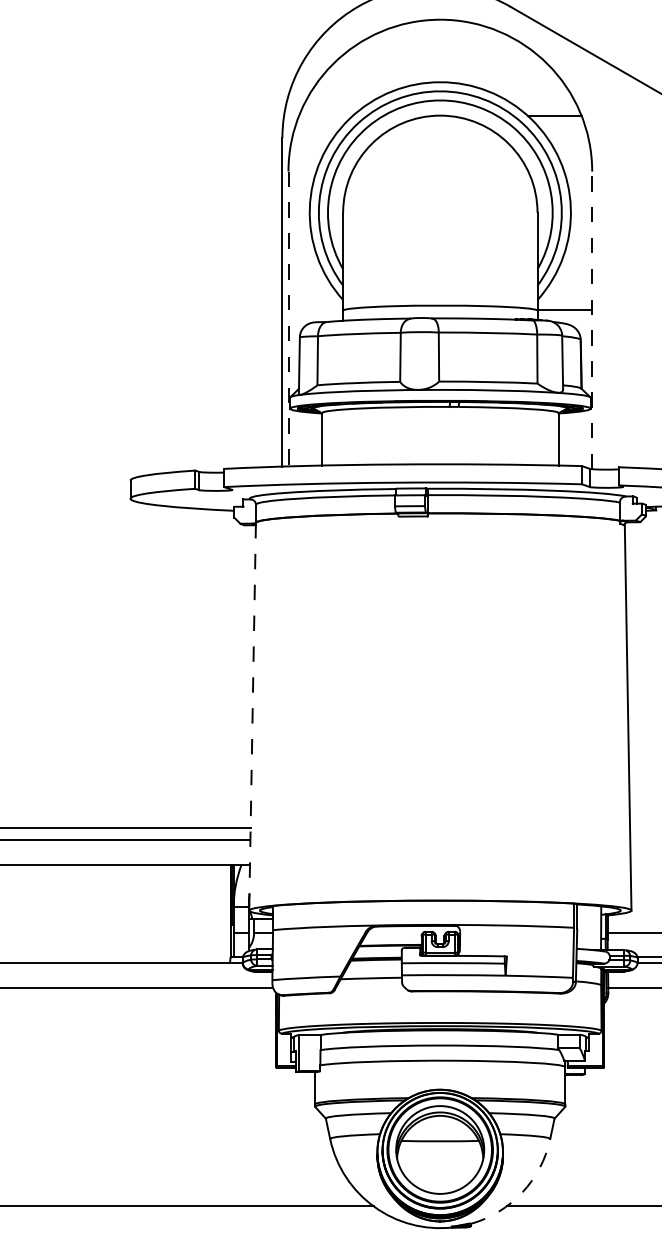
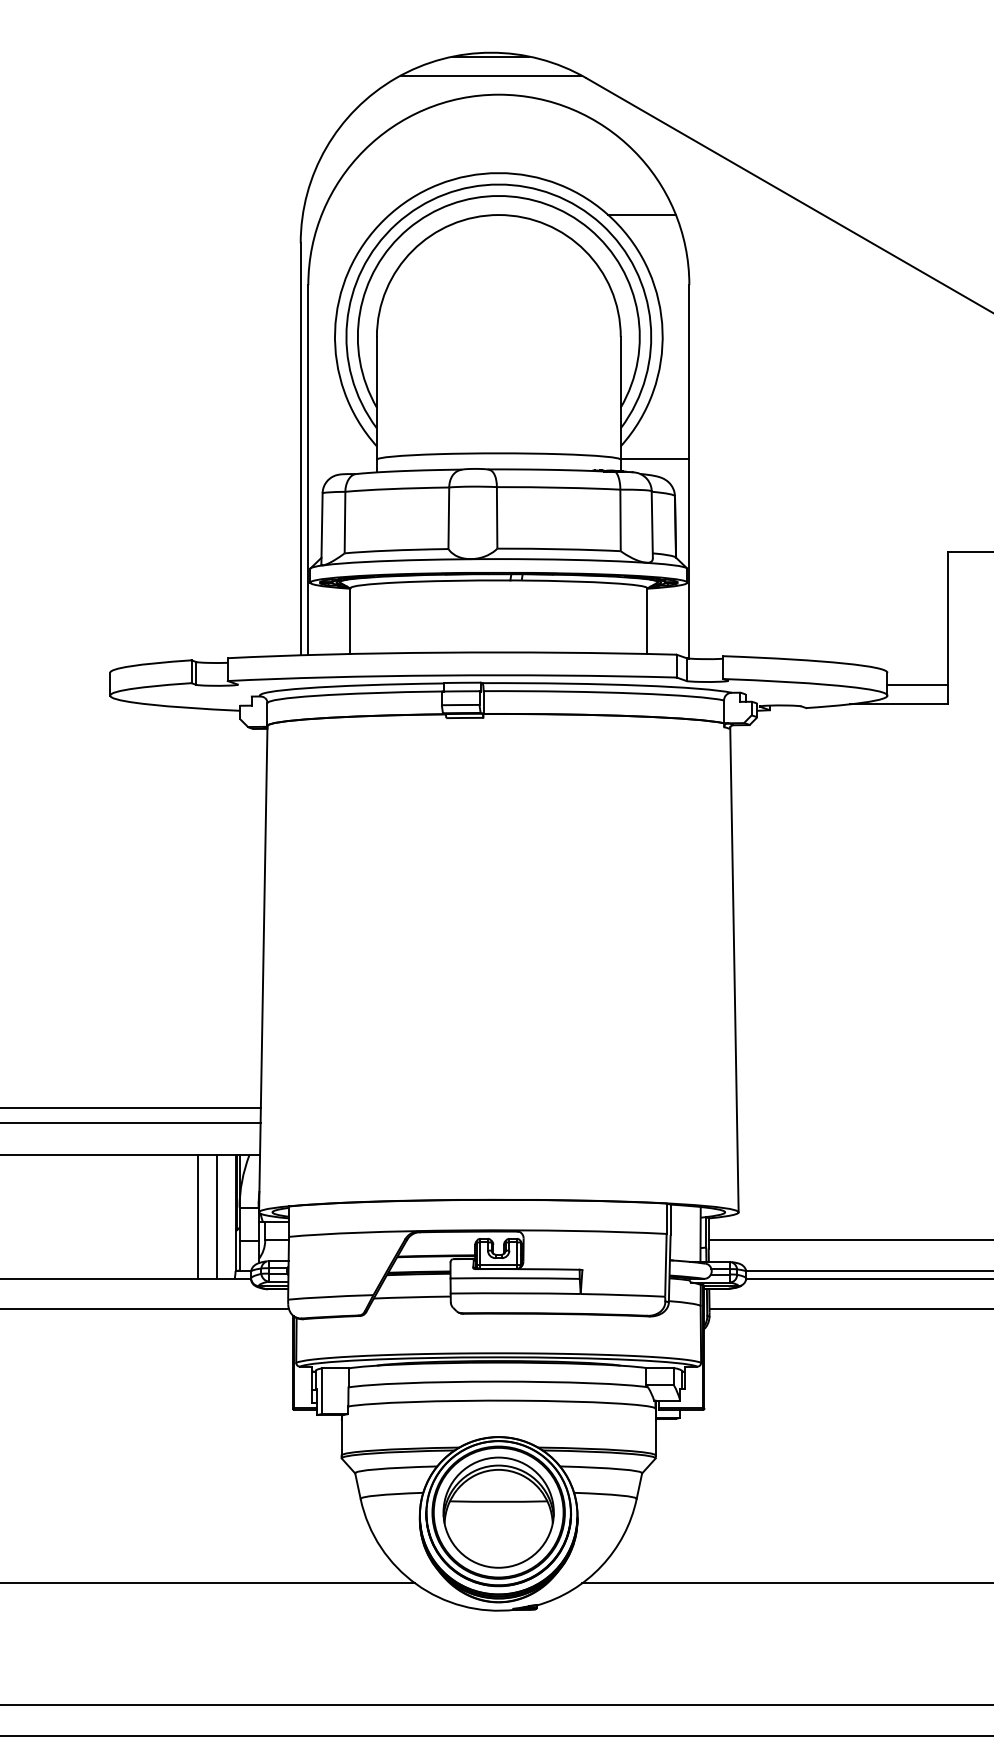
line: (433, 4) -> (490, 75), added
line: (288, 319) -> (308, 470), dashed -> solid
line: (592, 320) -> (689, 471), dashed -> solid
line: (252, 717) -> (263, 969), dashed -> solid
line: (200, 913) -> (197, 1216), added
line: (215, 913) -> (216, 1216), added
arc: (522, 1192) -> (601, 1566), dashed -> solid

